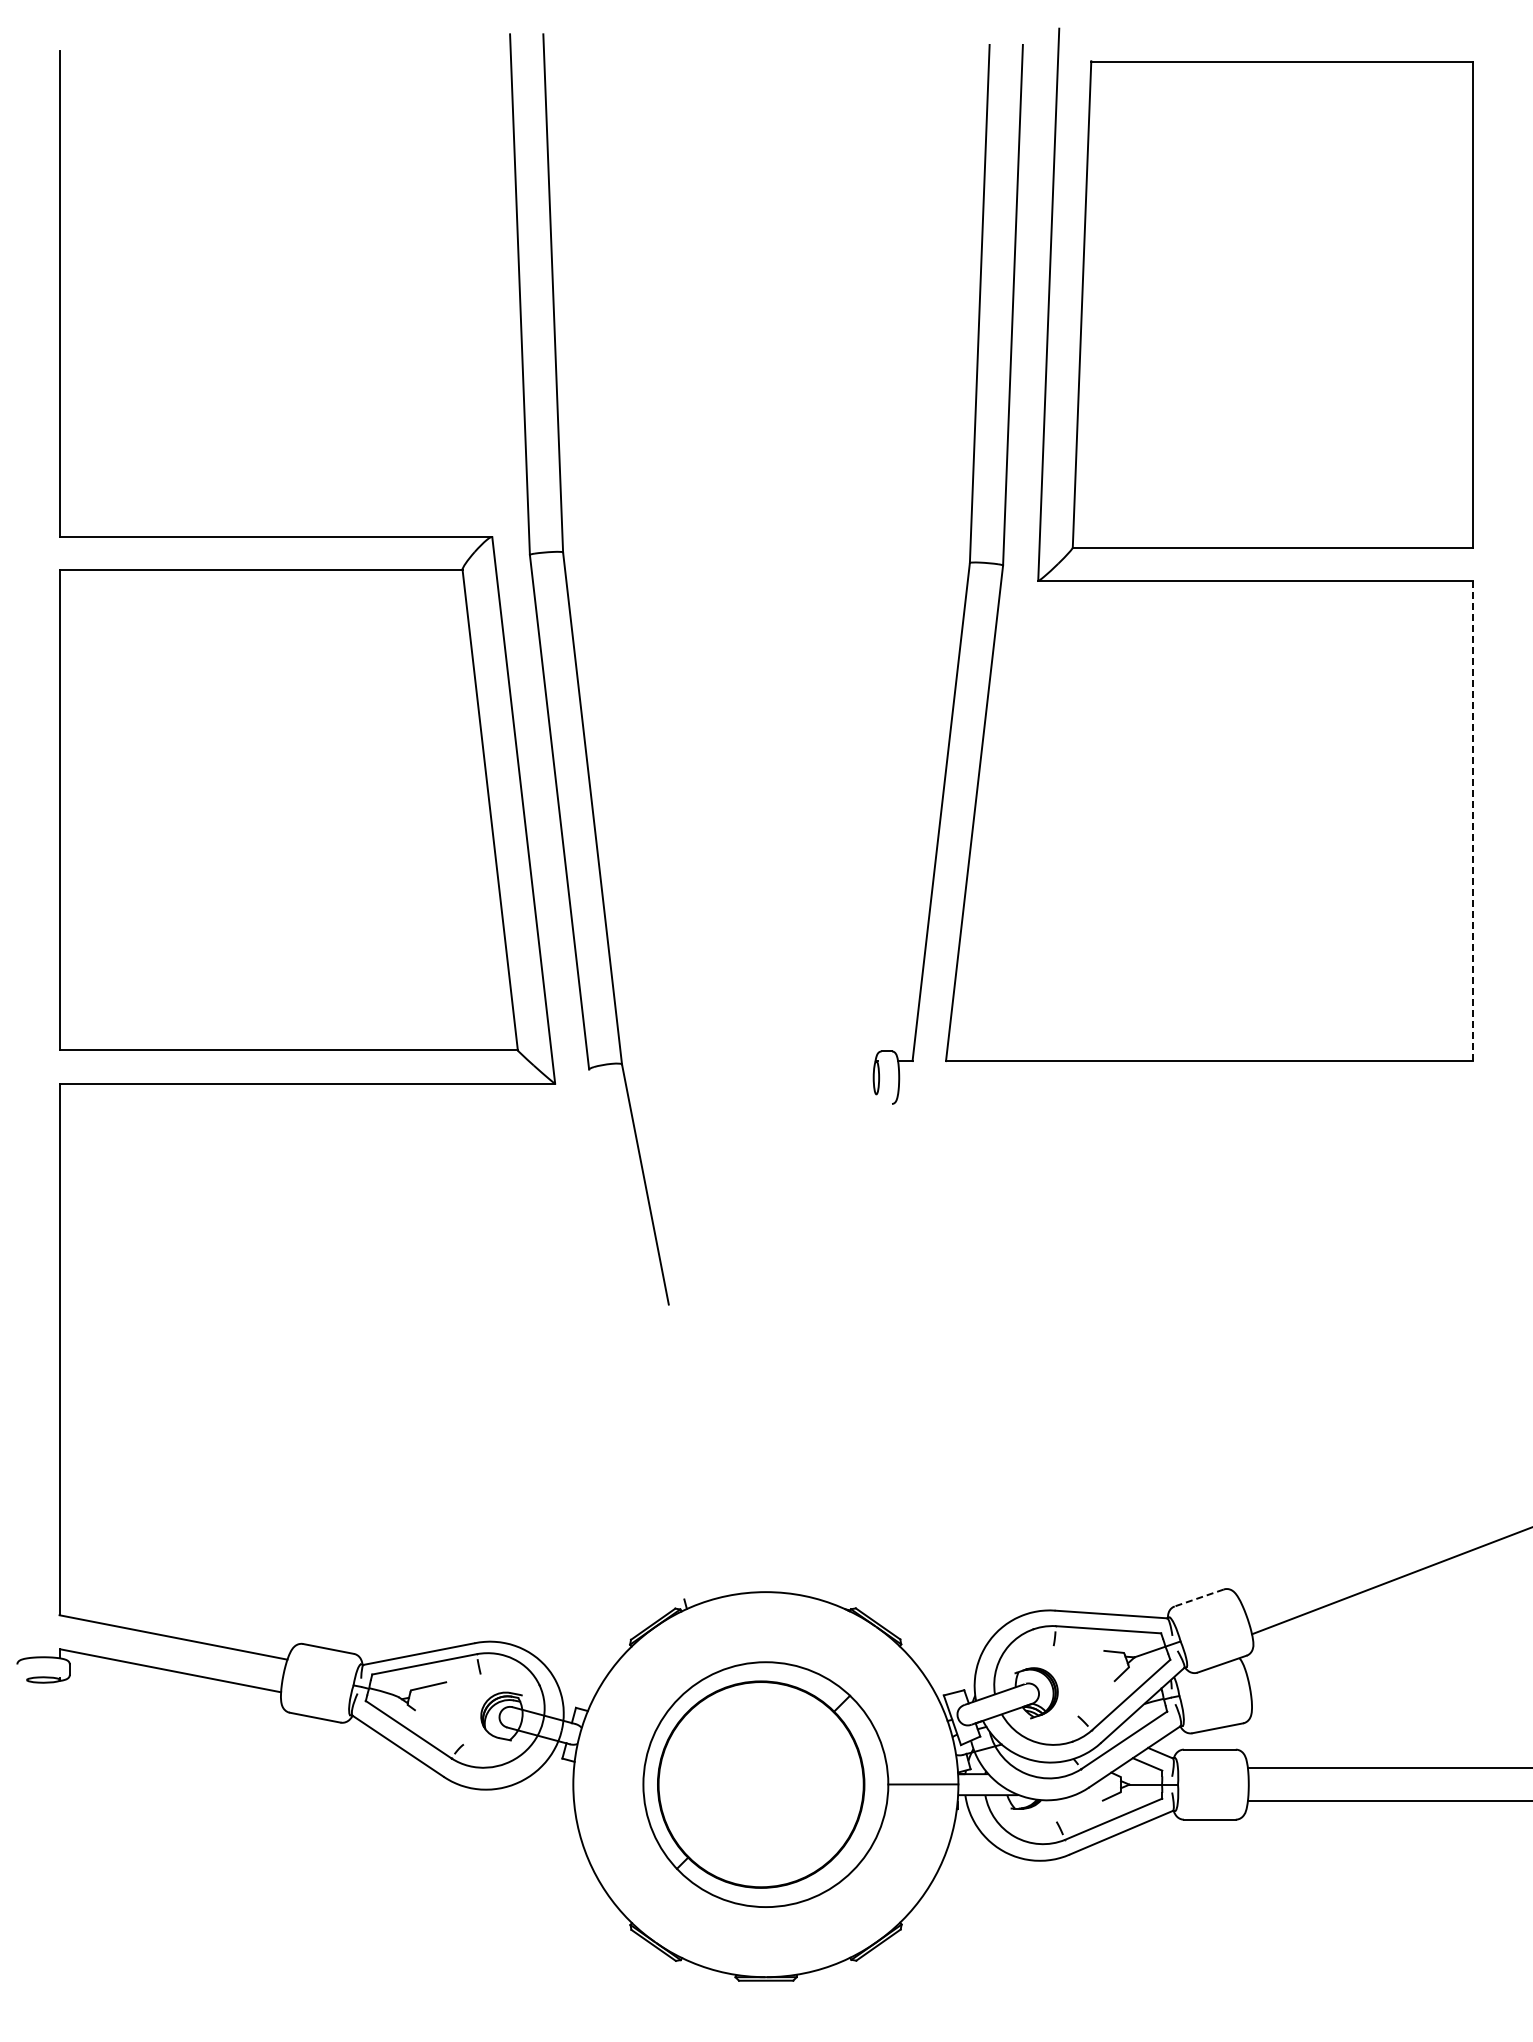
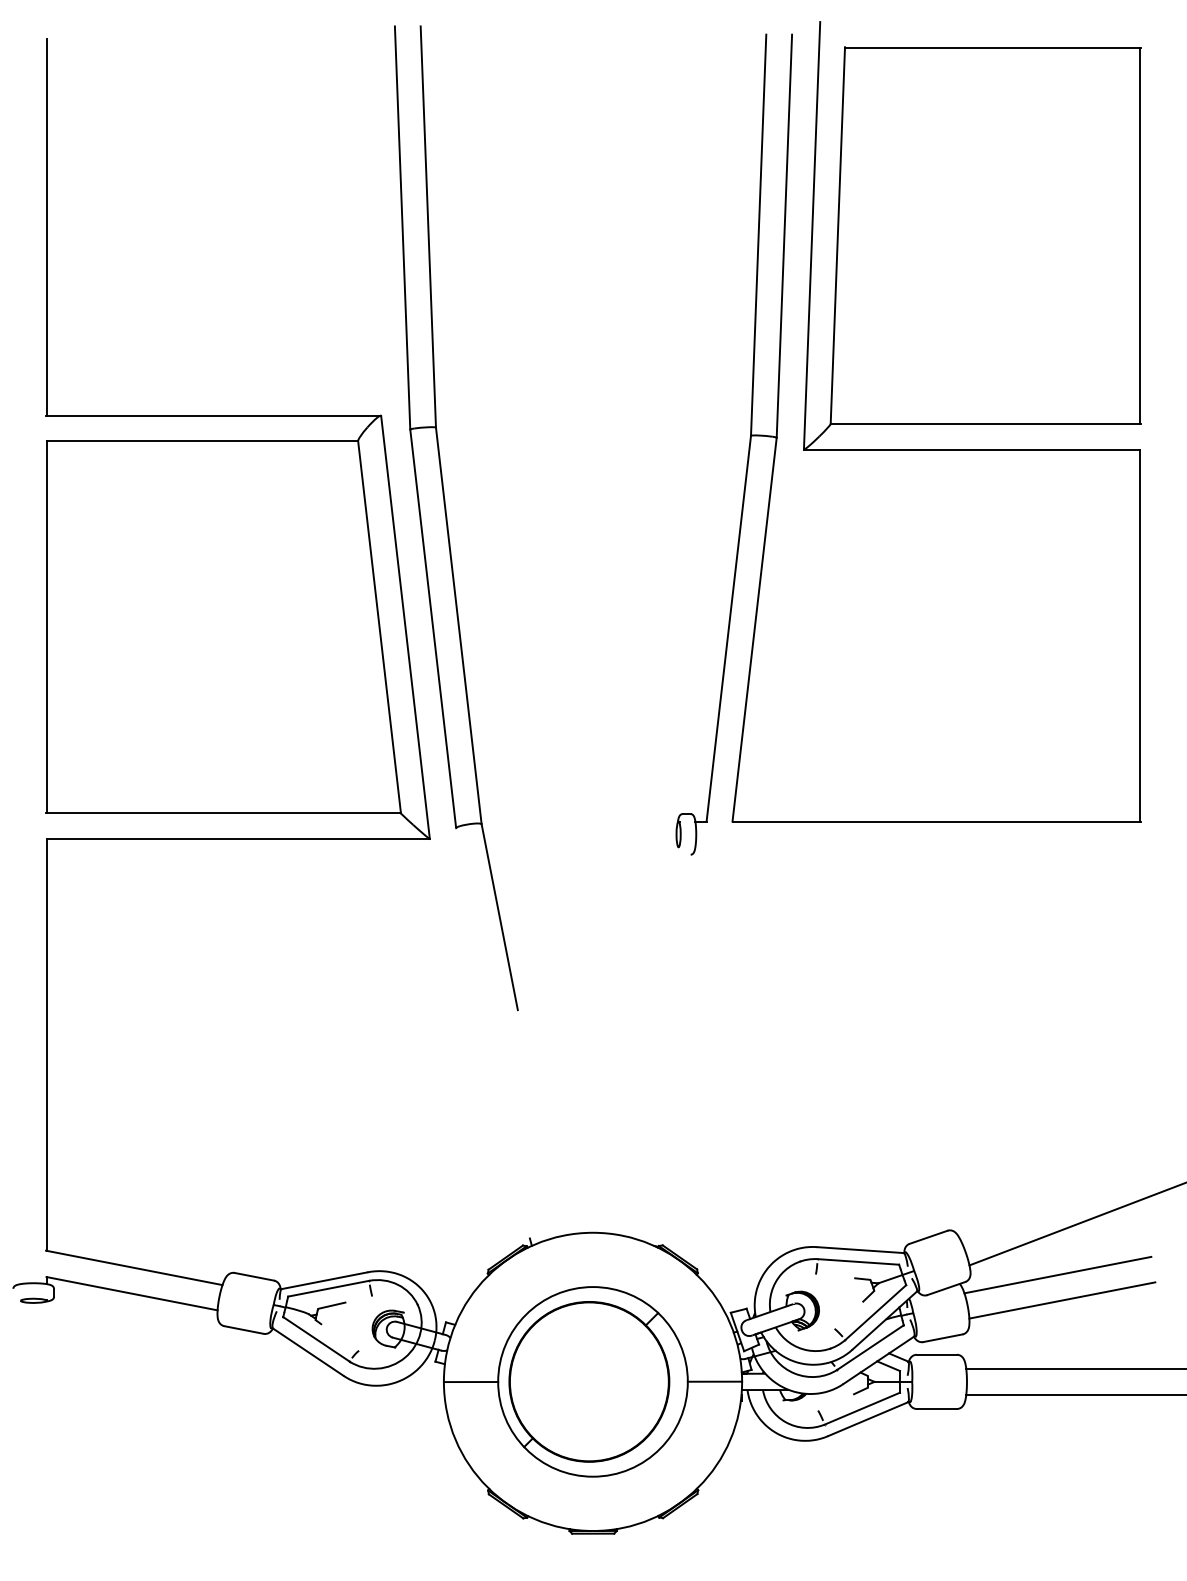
line: (1472, 820) -> (1140, 635), dashed -> solid
line: (1199, 1597) -> (928, 1236), dashed -> solid
line: (1365, 1646) -> (1057, 1274), added
line: (1371, 1679) -> (1062, 1300), added
line: (608, 1784) -> (471, 1381), added

